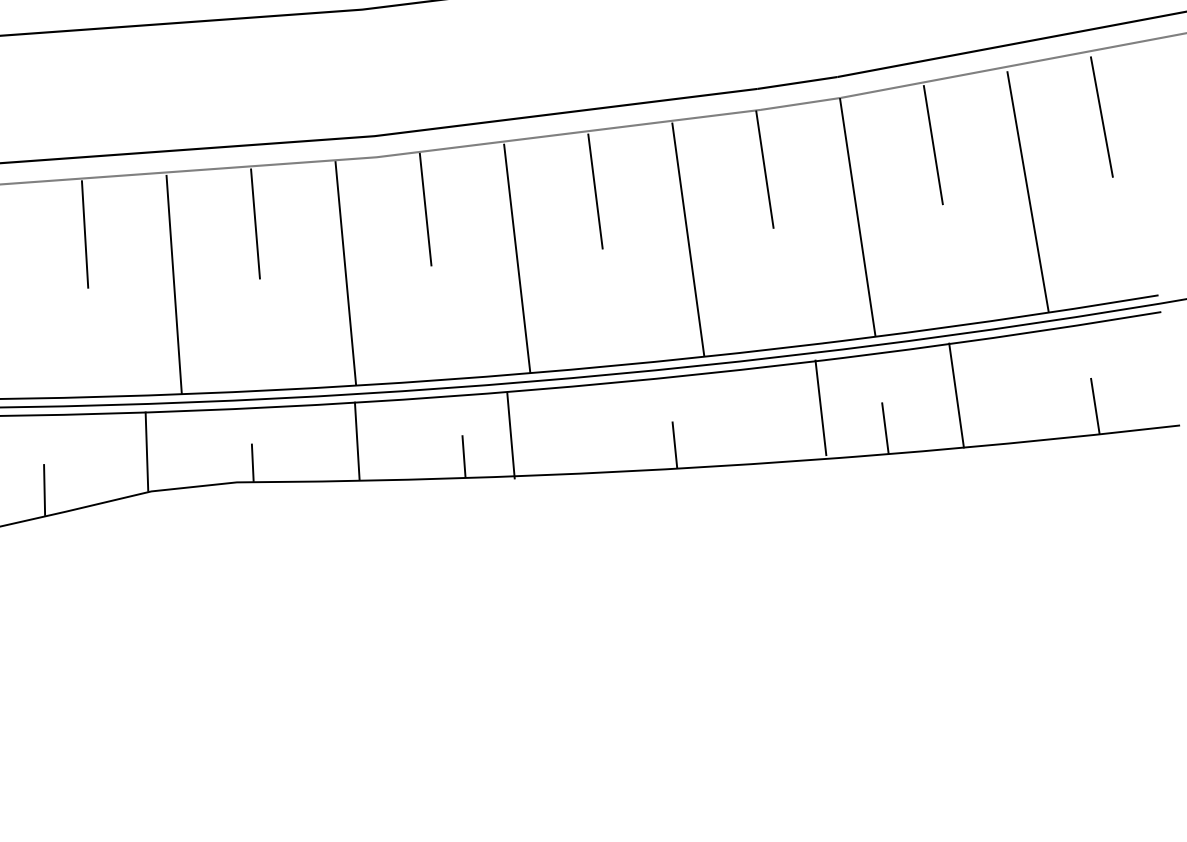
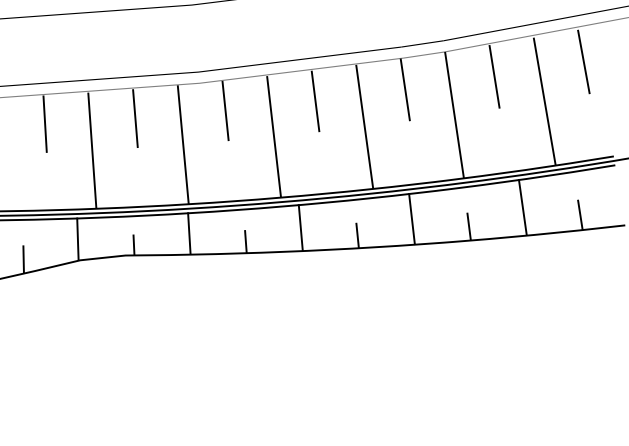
line: (955, 395) -> (522, 207), moved
line: (820, 408) -> (411, 219), moved
line: (510, 435) -> (300, 227), moved

